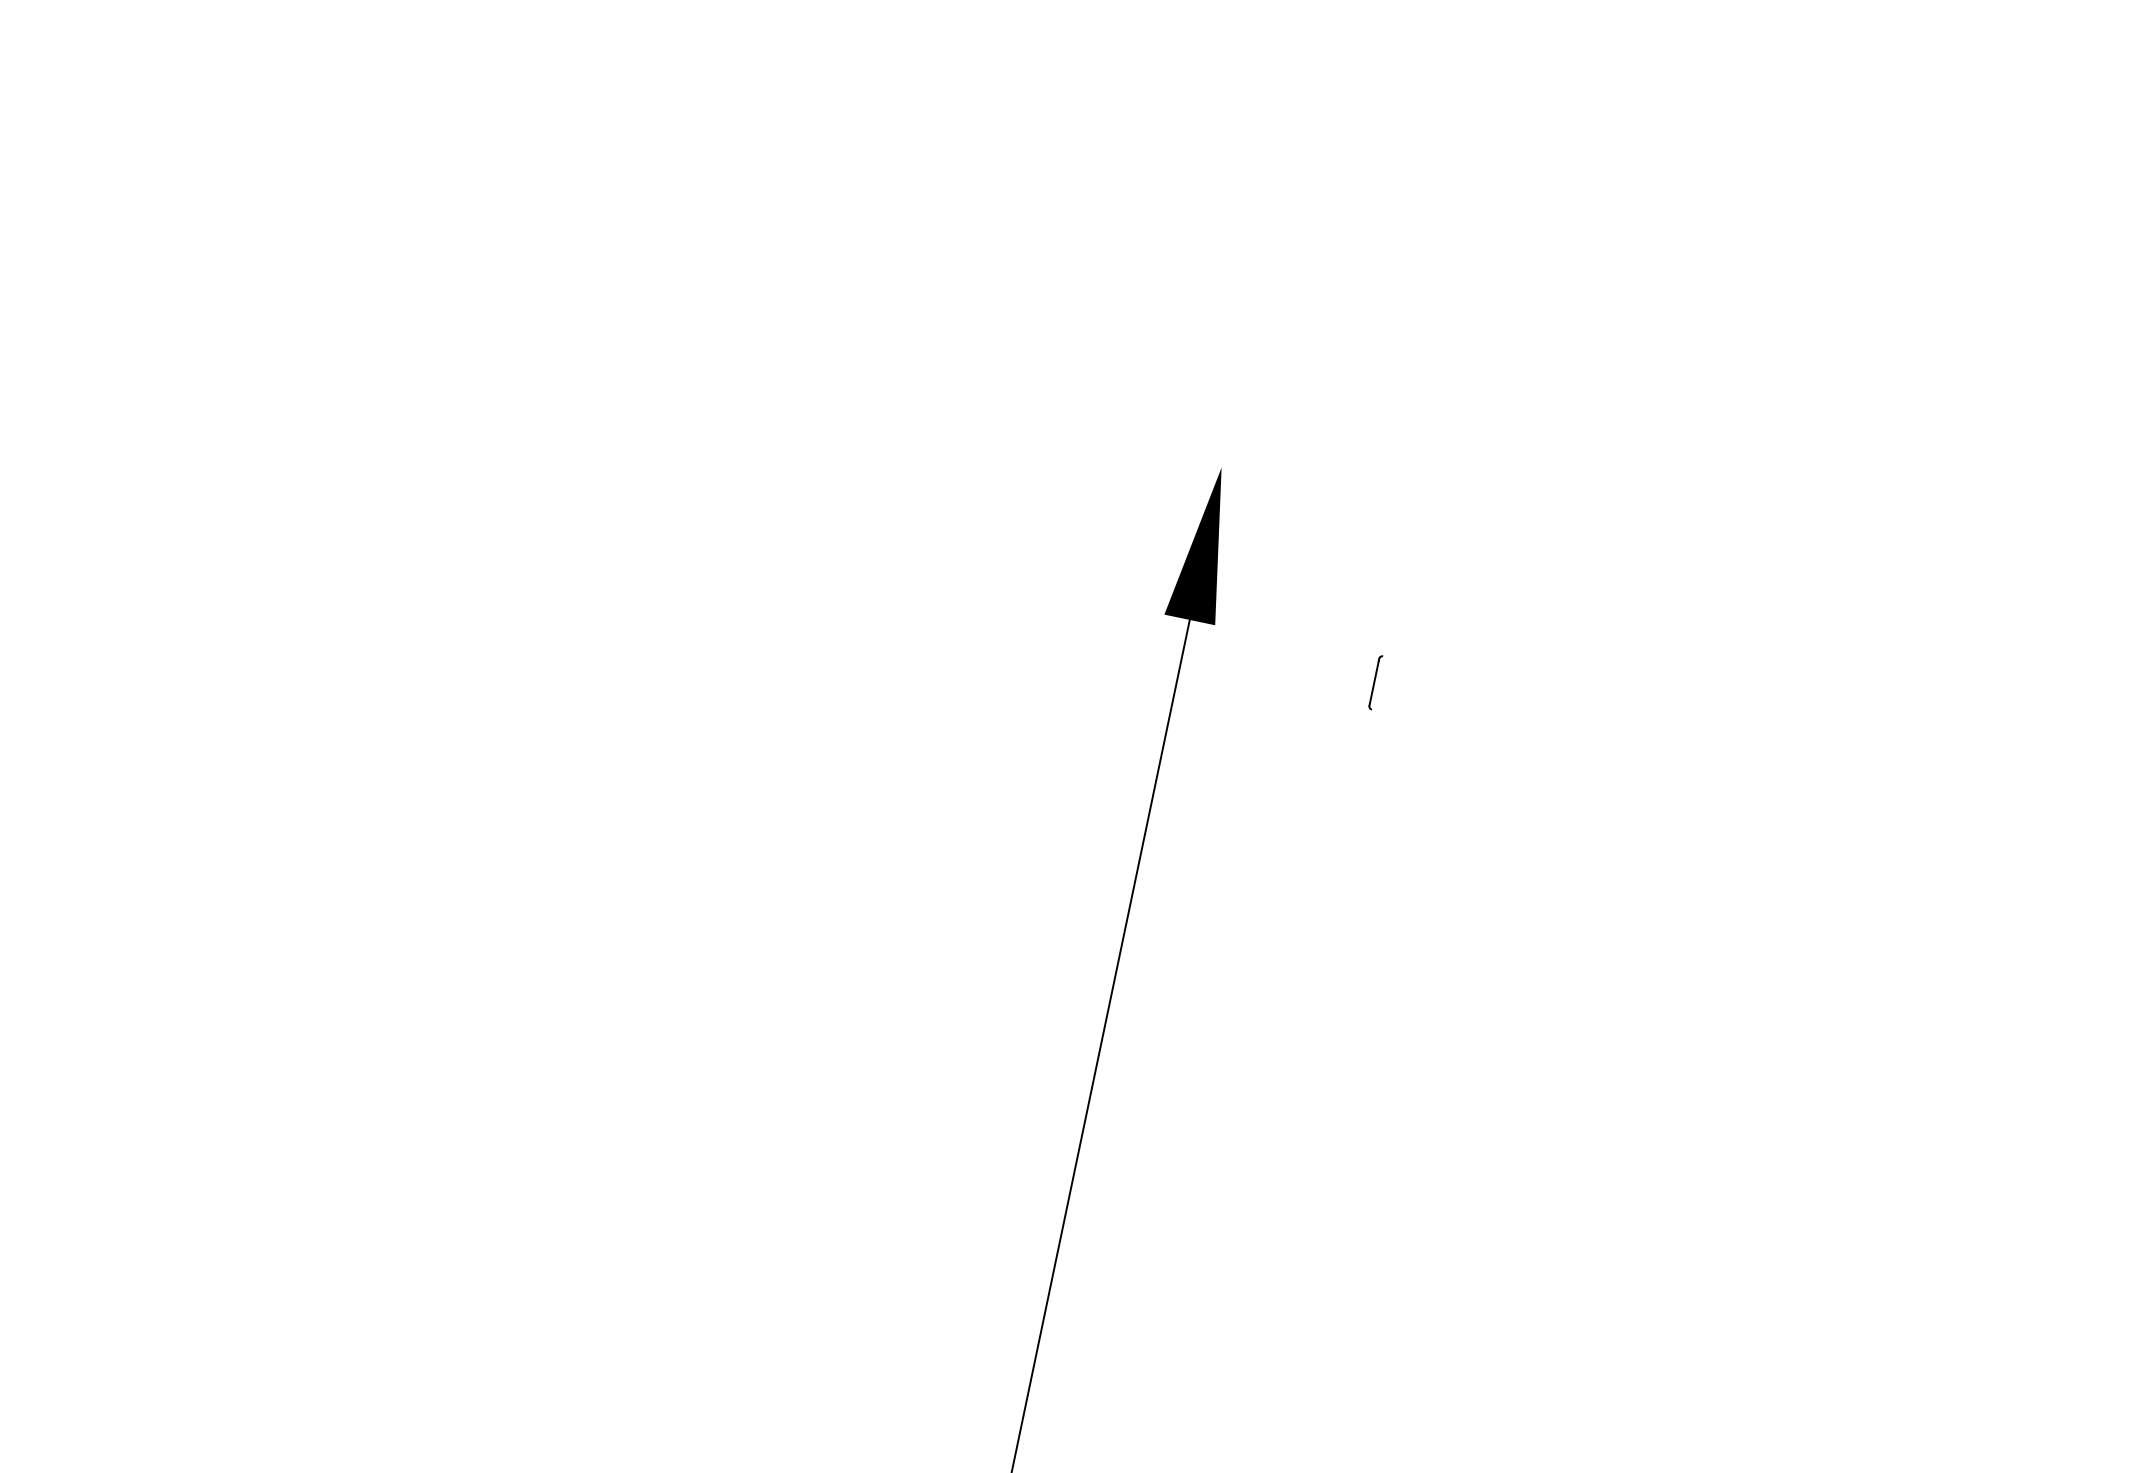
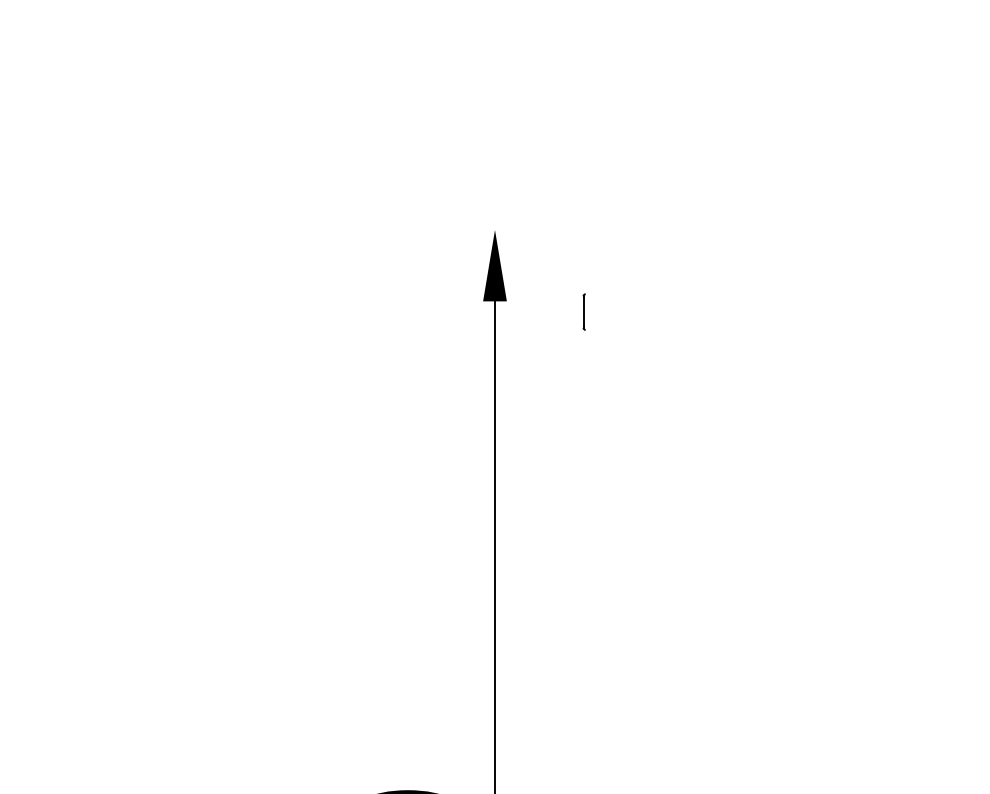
part: (1374, 681) -> (583, 311), size x1.43

